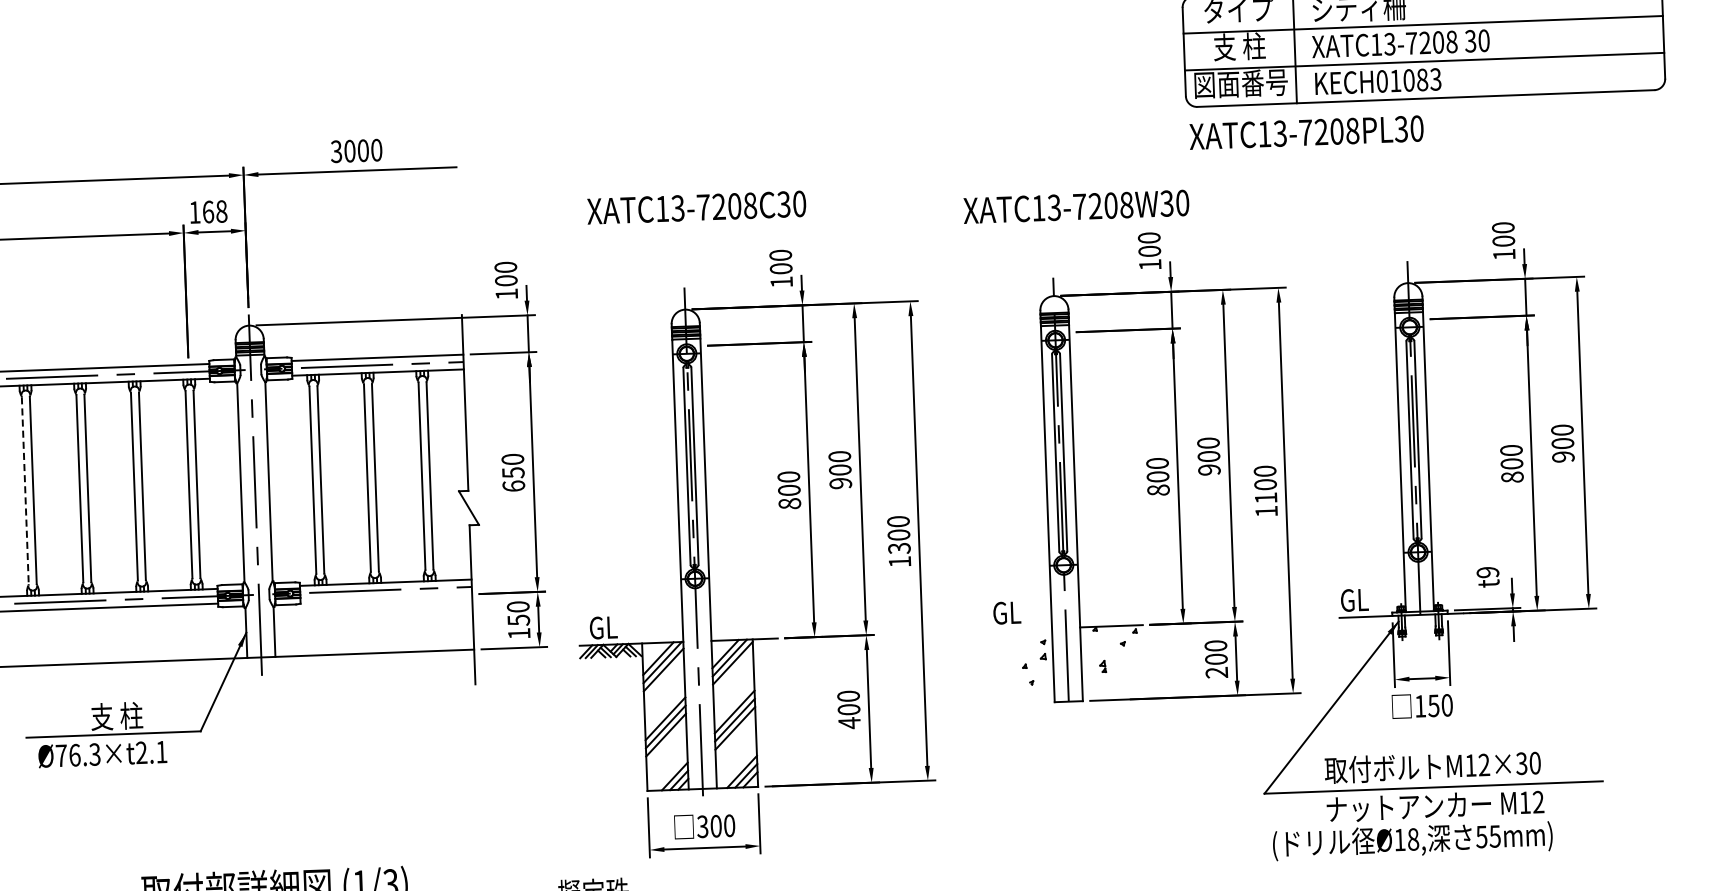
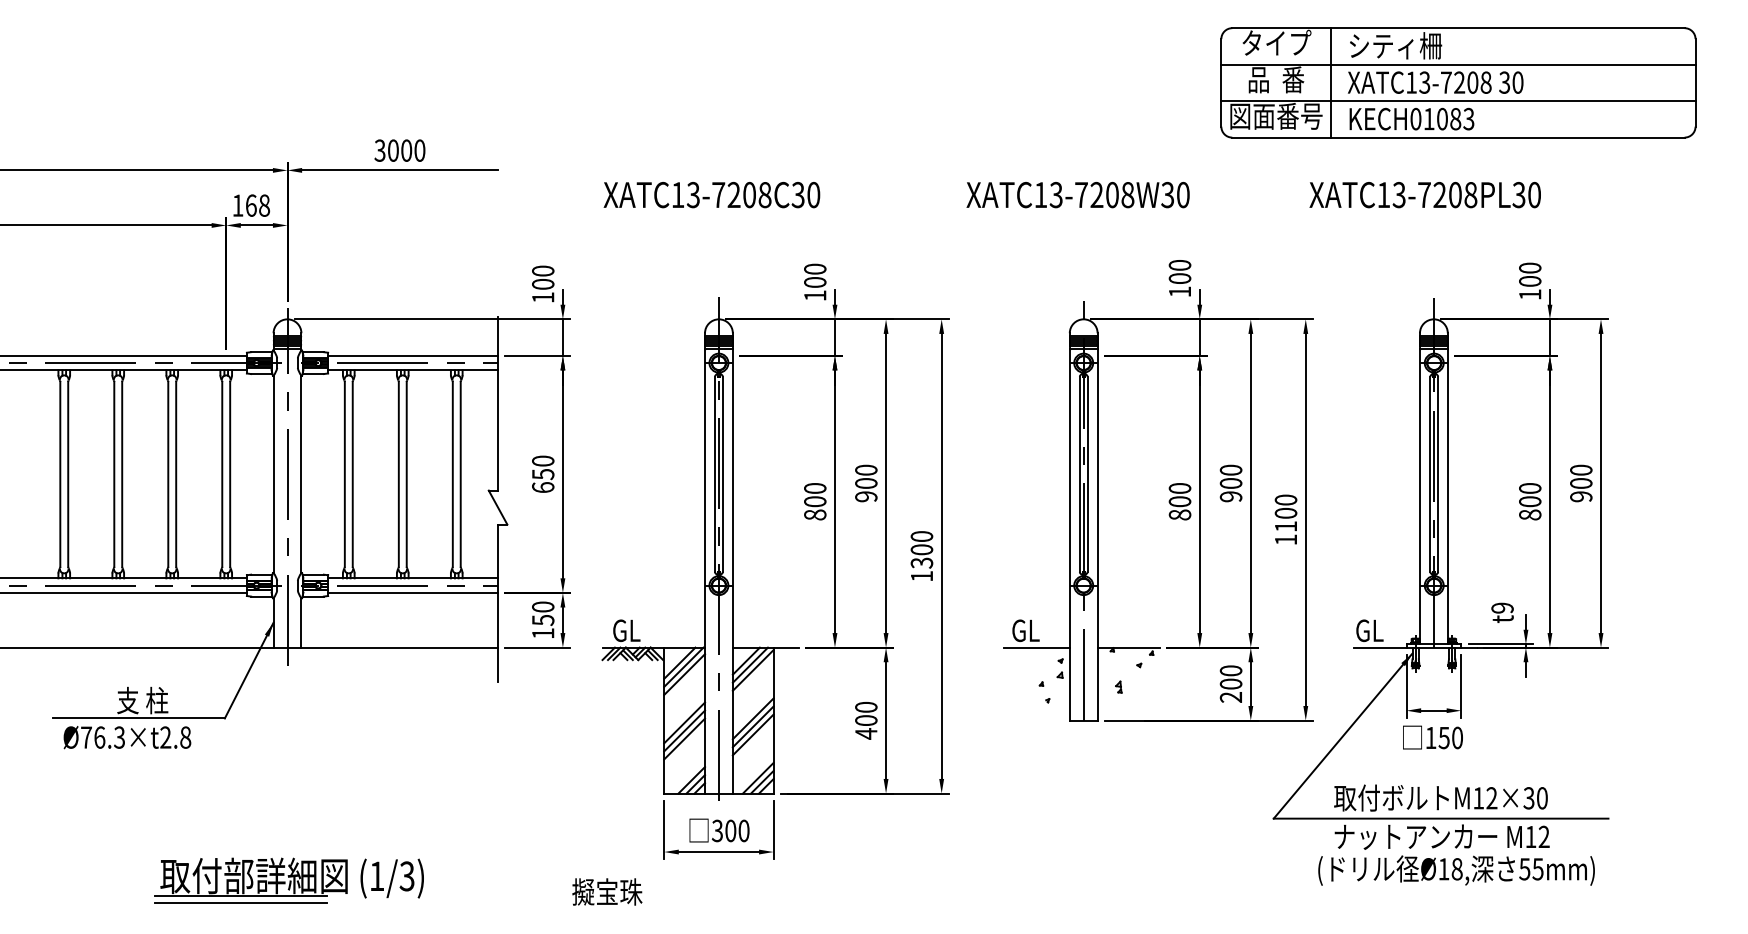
text: (1239, 46) -> (1276, 79), 支 柱 -> 品  番
text: (1305, 133) -> (1424, 195), moved
text: (1075, 207) -> (1077, 195), moved
text: (696, 208) -> (711, 195), moved
line: (25, 490) -> (60, 474), dashed -> solid
line: (386, 597) -> (413, 592), added
line: (1018, 629) -> (1036, 647), added
text: (161, 752) -> (185, 737), Ø76.3×t2.1 -> Ø76.3×t2.8
text: (1412, 840) -> (1456, 870), moved

